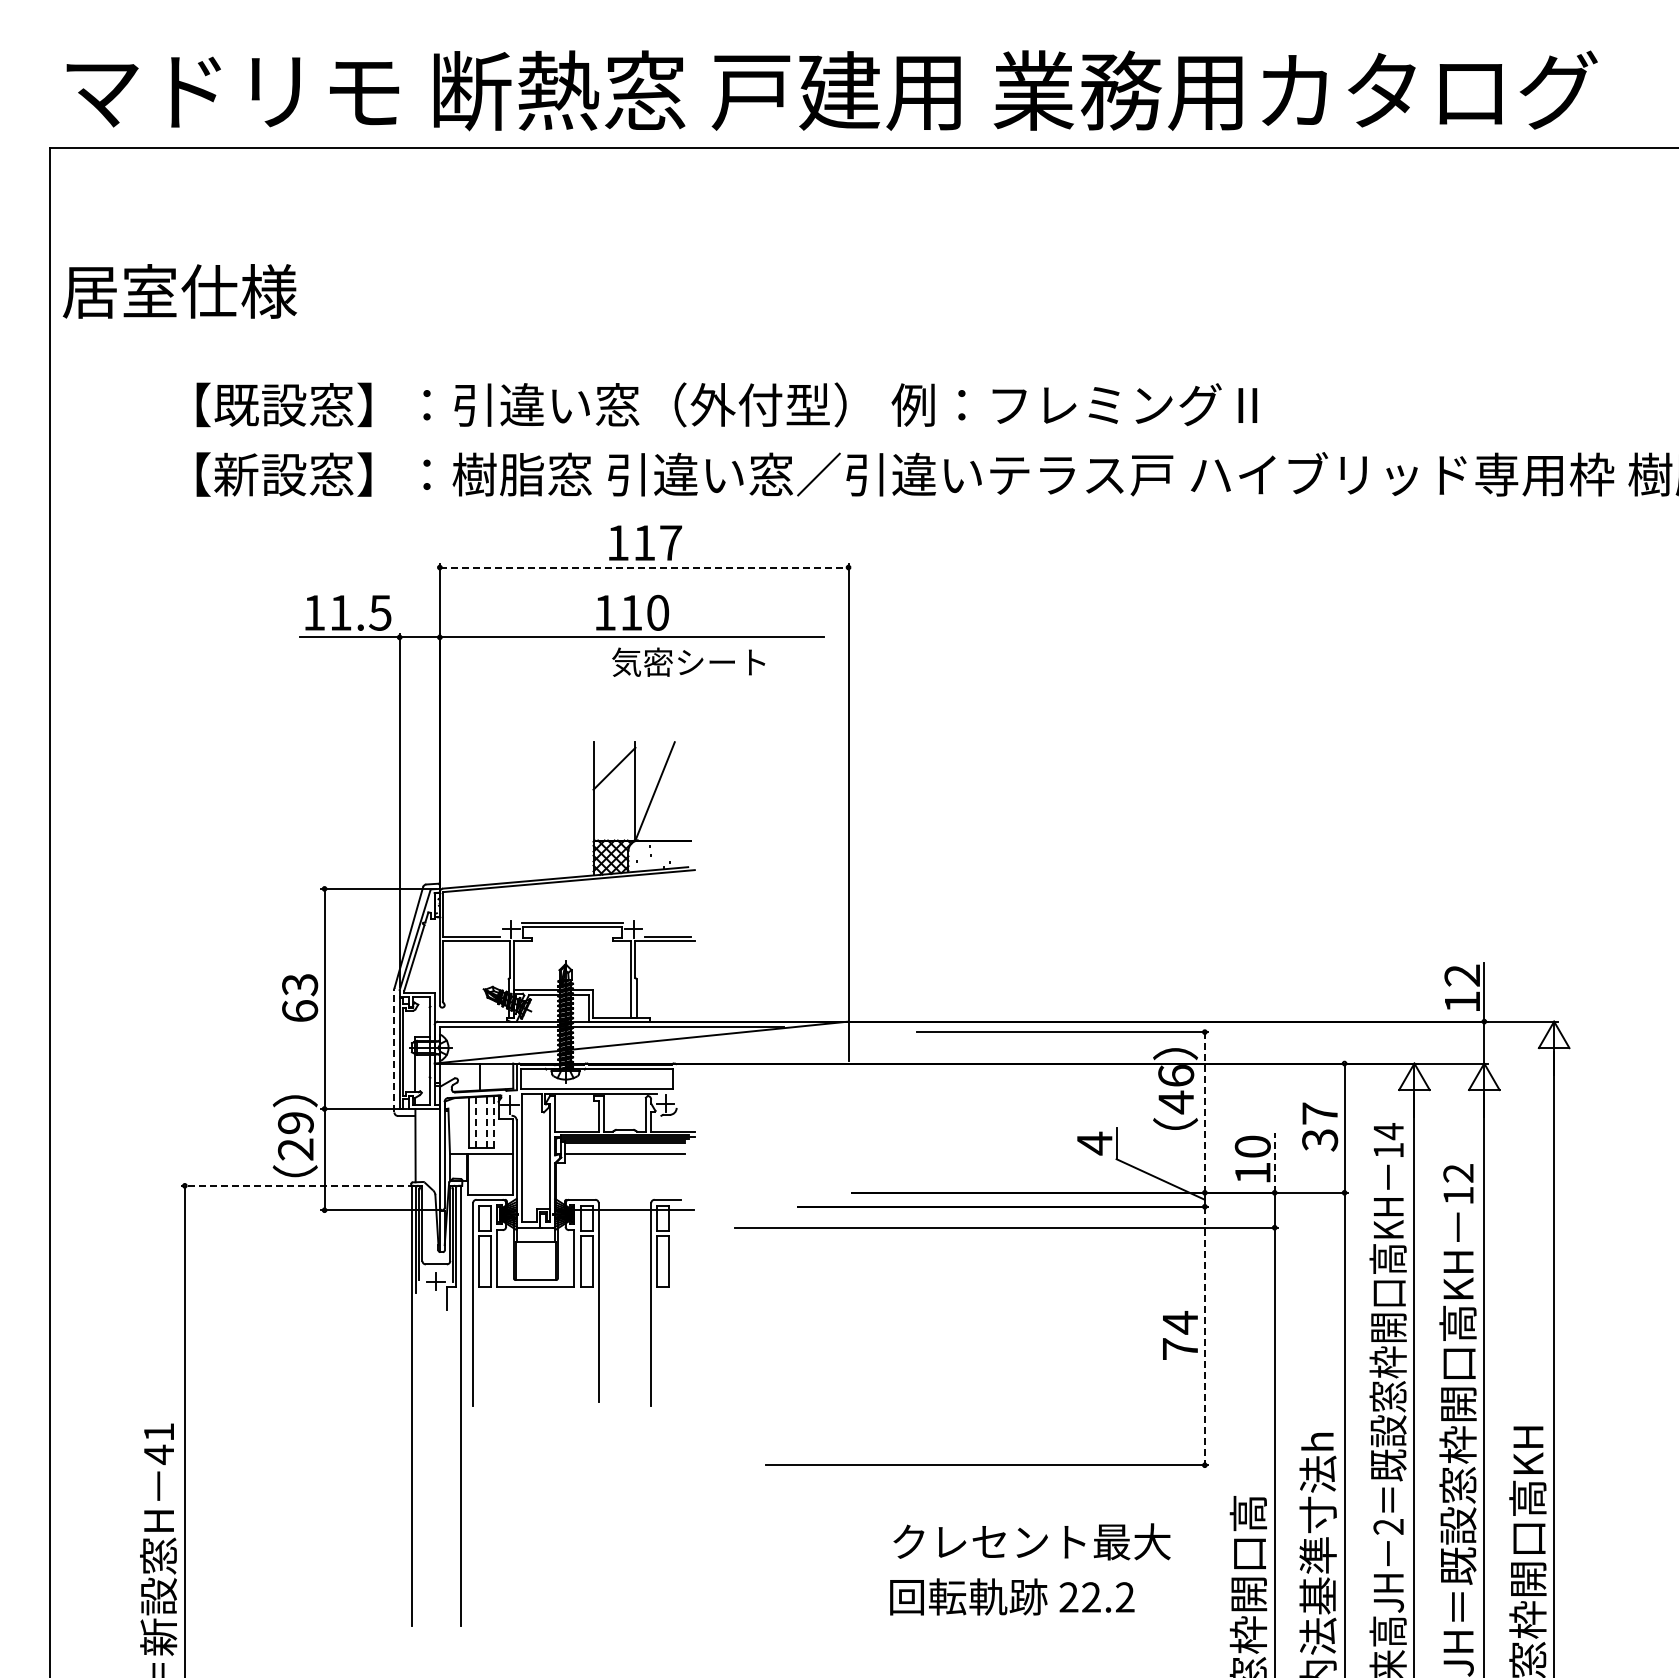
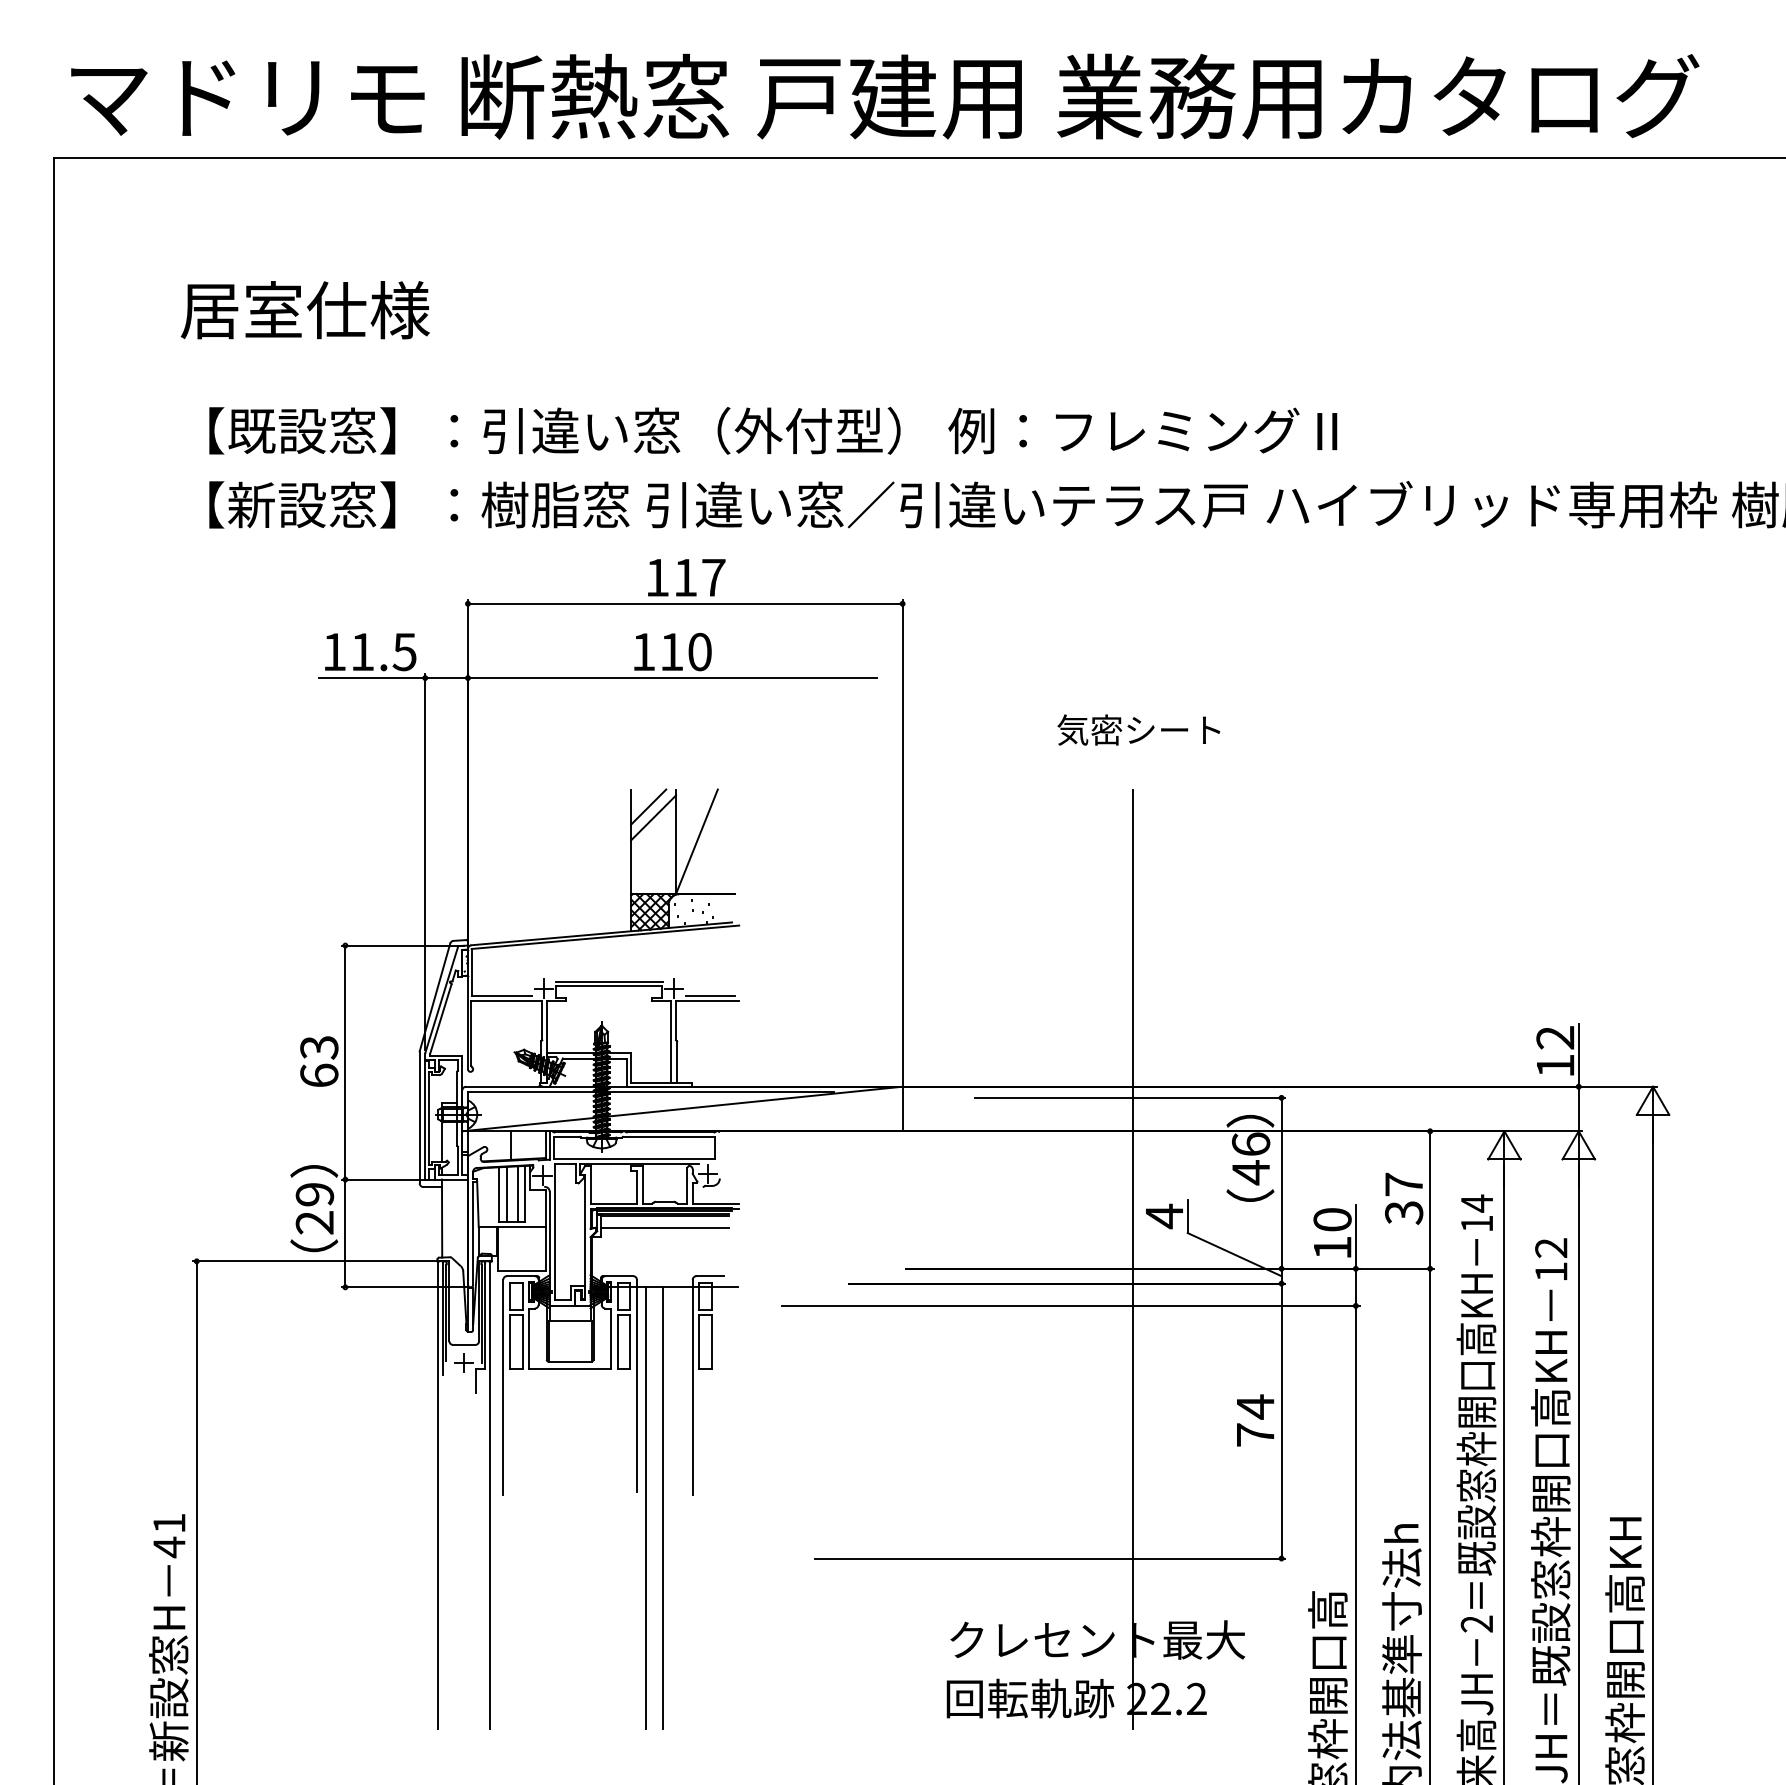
text: (179, 291) -> (304, 310), moved
line: (644, 567) -> (685, 603), dashed -> solid
text: (688, 661) -> (1138, 729), moved
line: (609, 758) -> (648, 806), added
line: (394, 1050) -> (419, 1117), dashed -> solid
line: (1204, 1111) -> (1281, 1182), dashed -> solid
line: (493, 1121) -> (525, 1192), dashed -> solid
line: (476, 1122) -> (506, 1194), dashed -> solid
line: (486, 1122) -> (517, 1194), dashed -> solid
line: (1274, 1162) -> (1355, 1236), dashed -> solid
line: (1065, 1183) -> (1133, 1258), added
line: (297, 1185) -> (316, 1261), dashed -> solid
line: (1204, 1336) -> (1281, 1421), dashed -> solid
line: (607, 1417) -> (646, 1507), added
line: (623, 1417) -> (663, 1507), added

